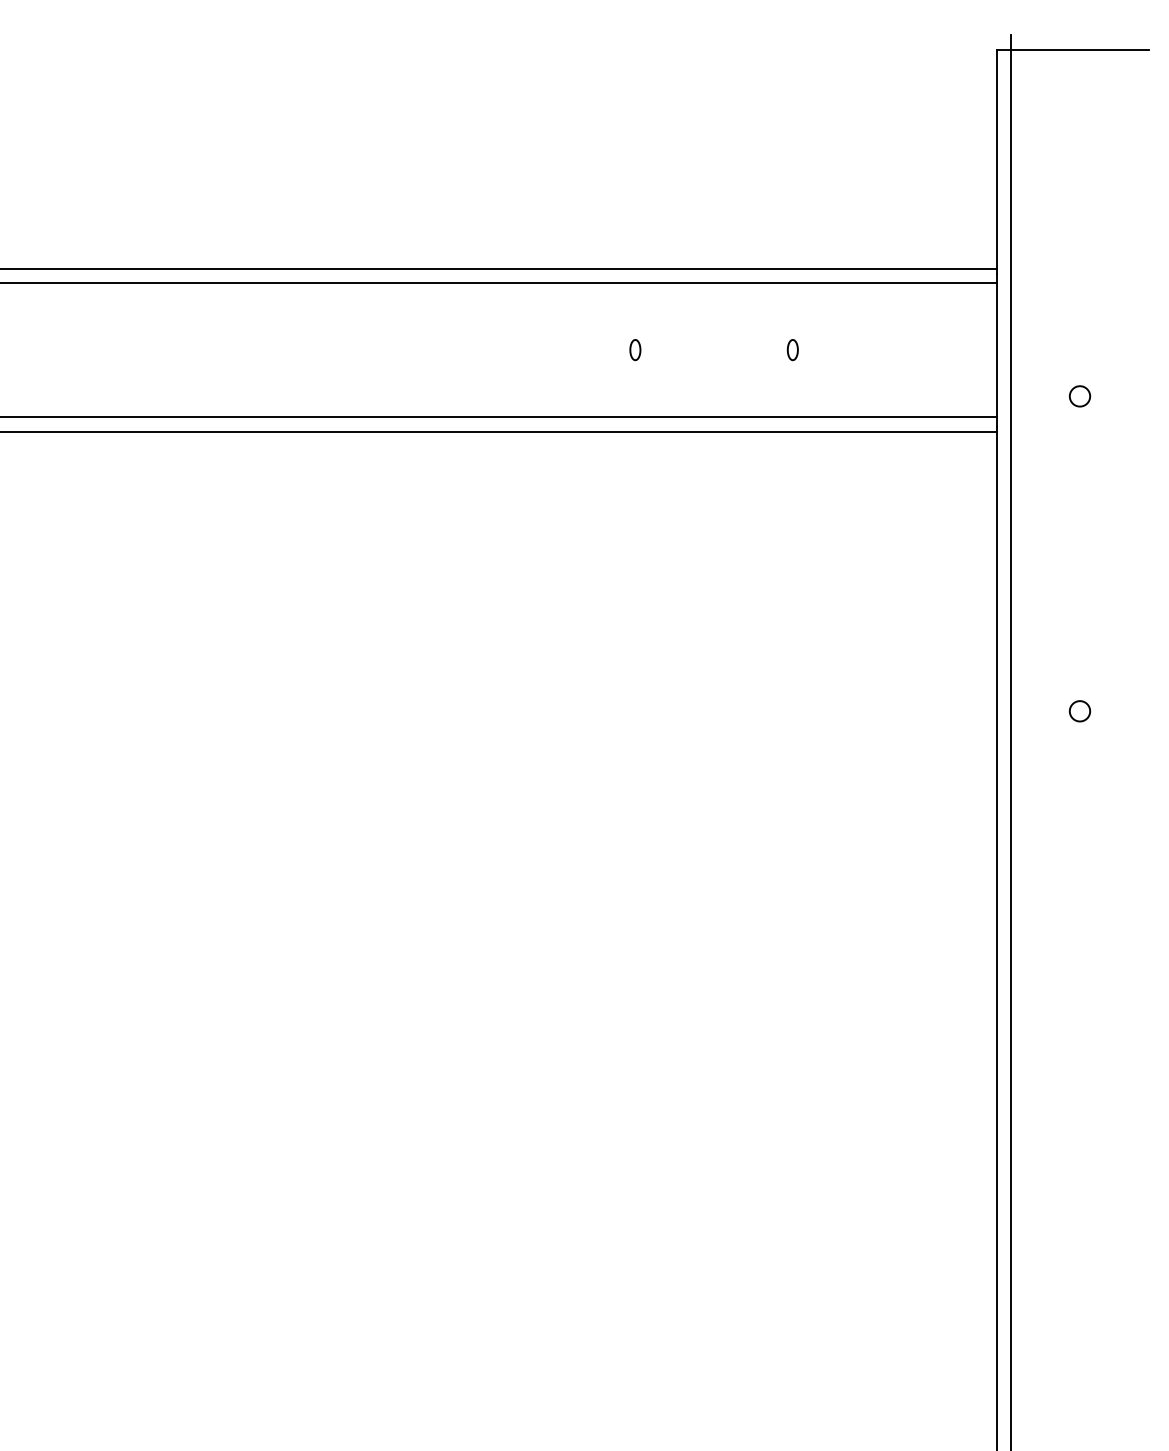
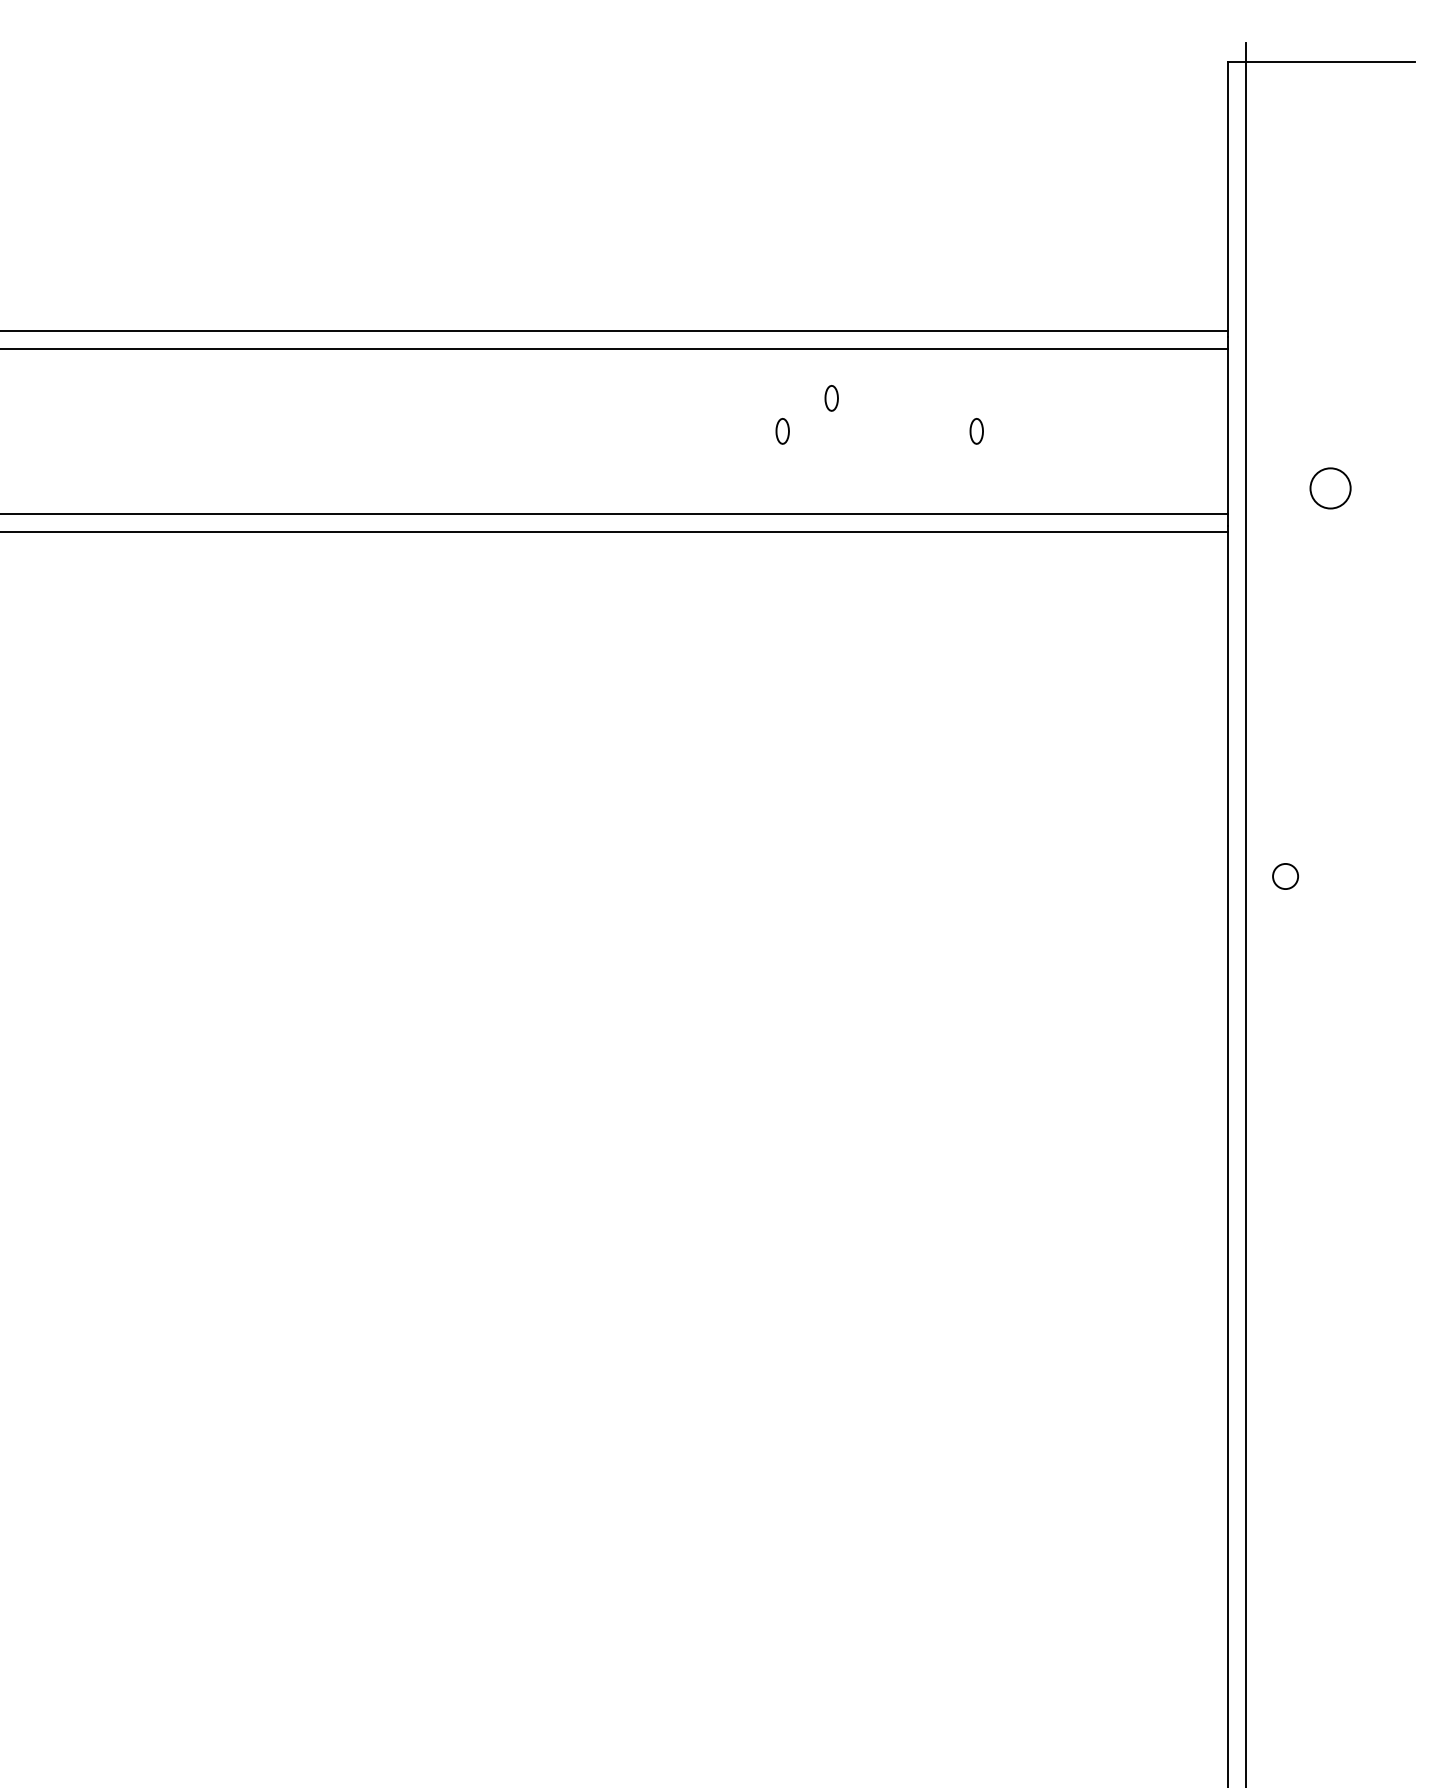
part: (674, 323) -> (831, 398), added
circle: (1079, 396) -> (1330, 488), size x1.6
circle: (1079, 711) -> (1285, 876), moved

